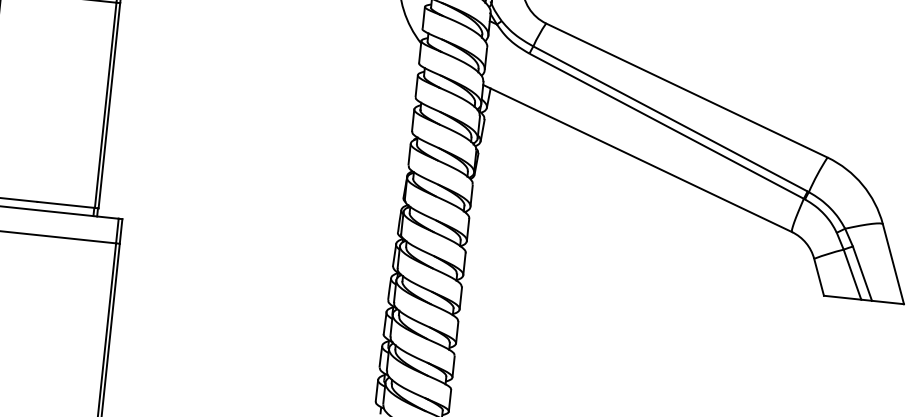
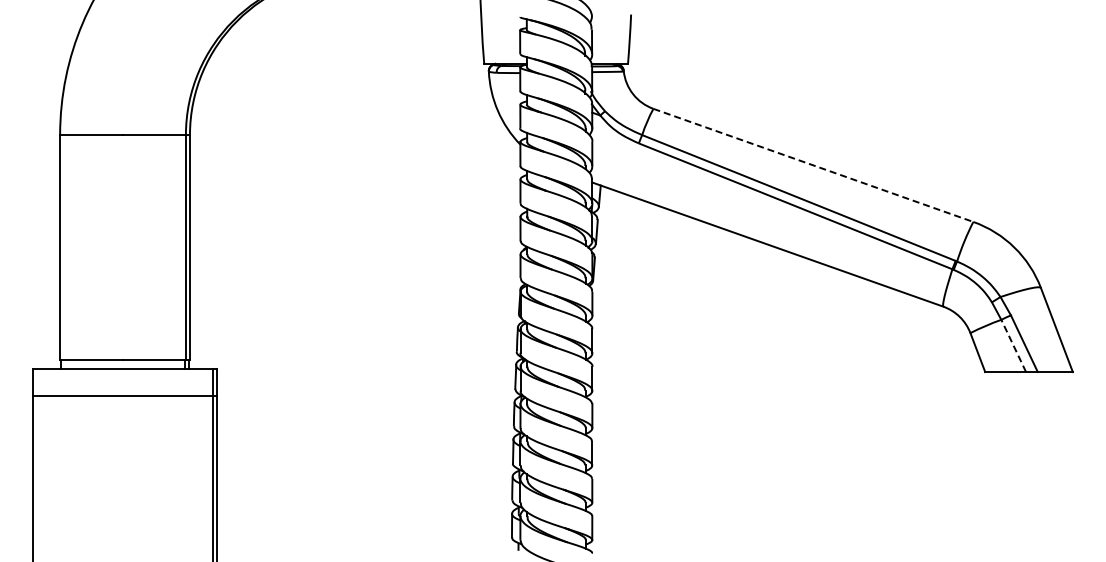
line: (686, 90) -> (813, 165), solid -> dashed
line: (852, 274) -> (1013, 345), solid -> dashed

